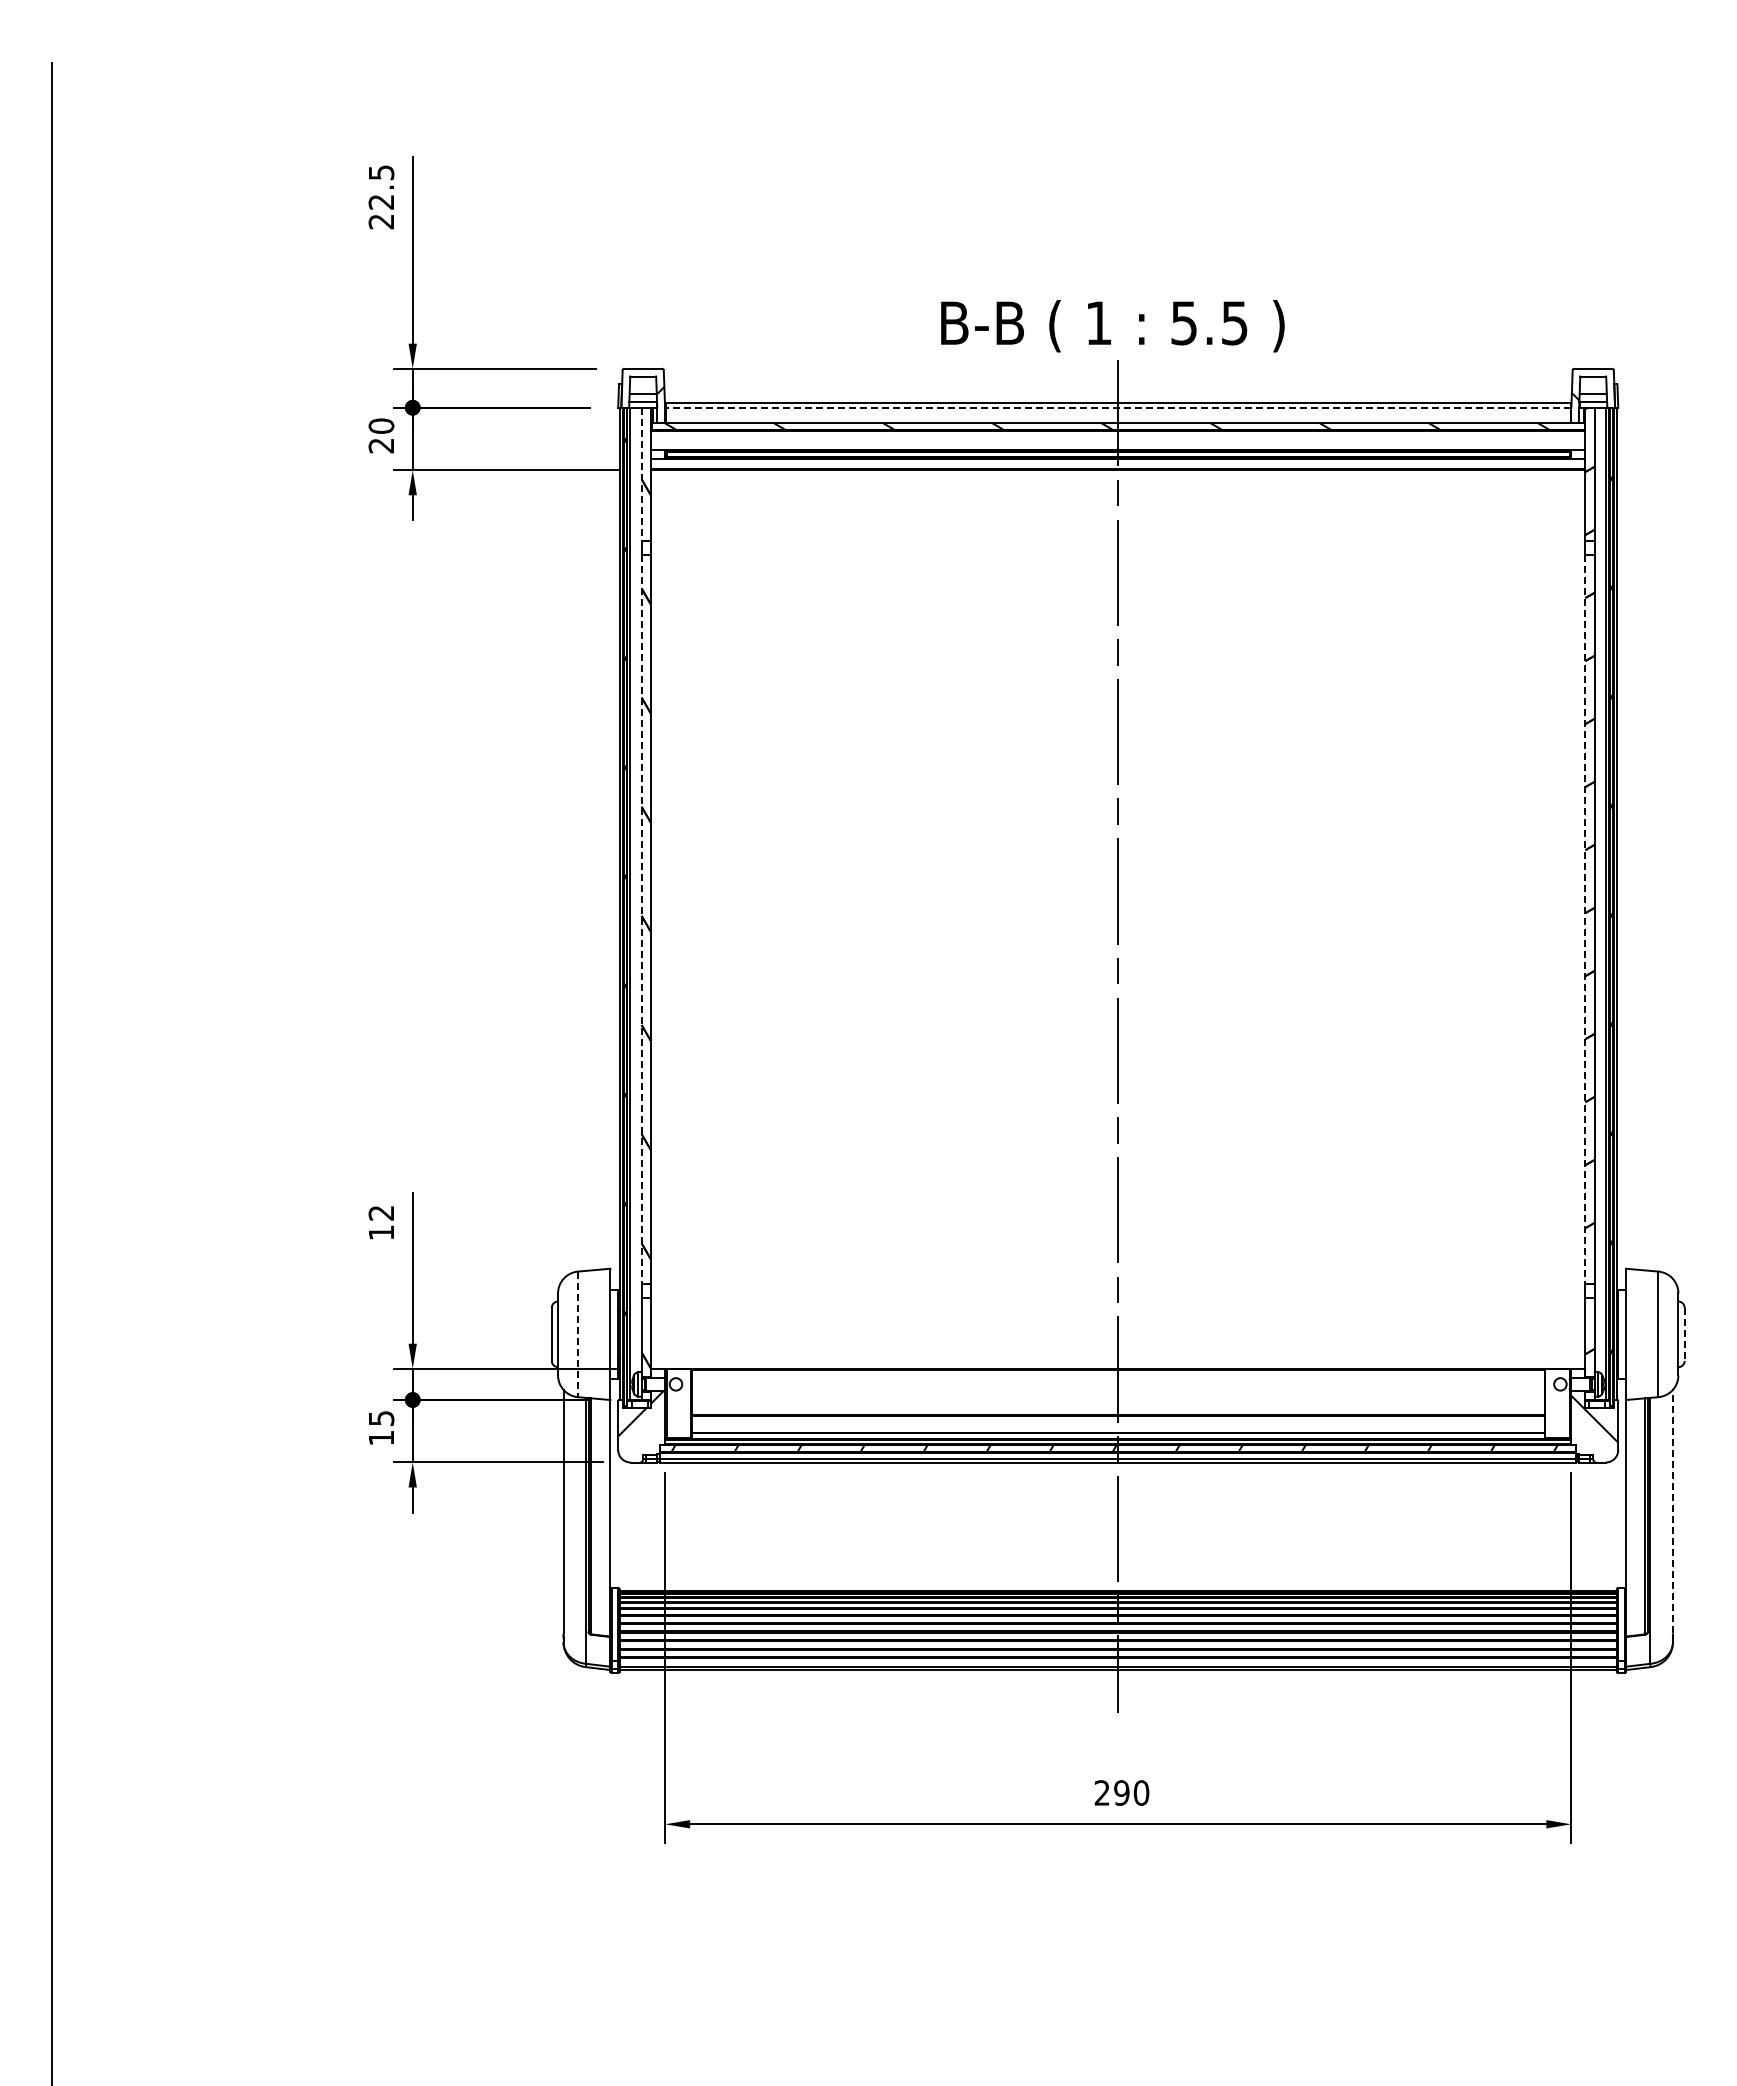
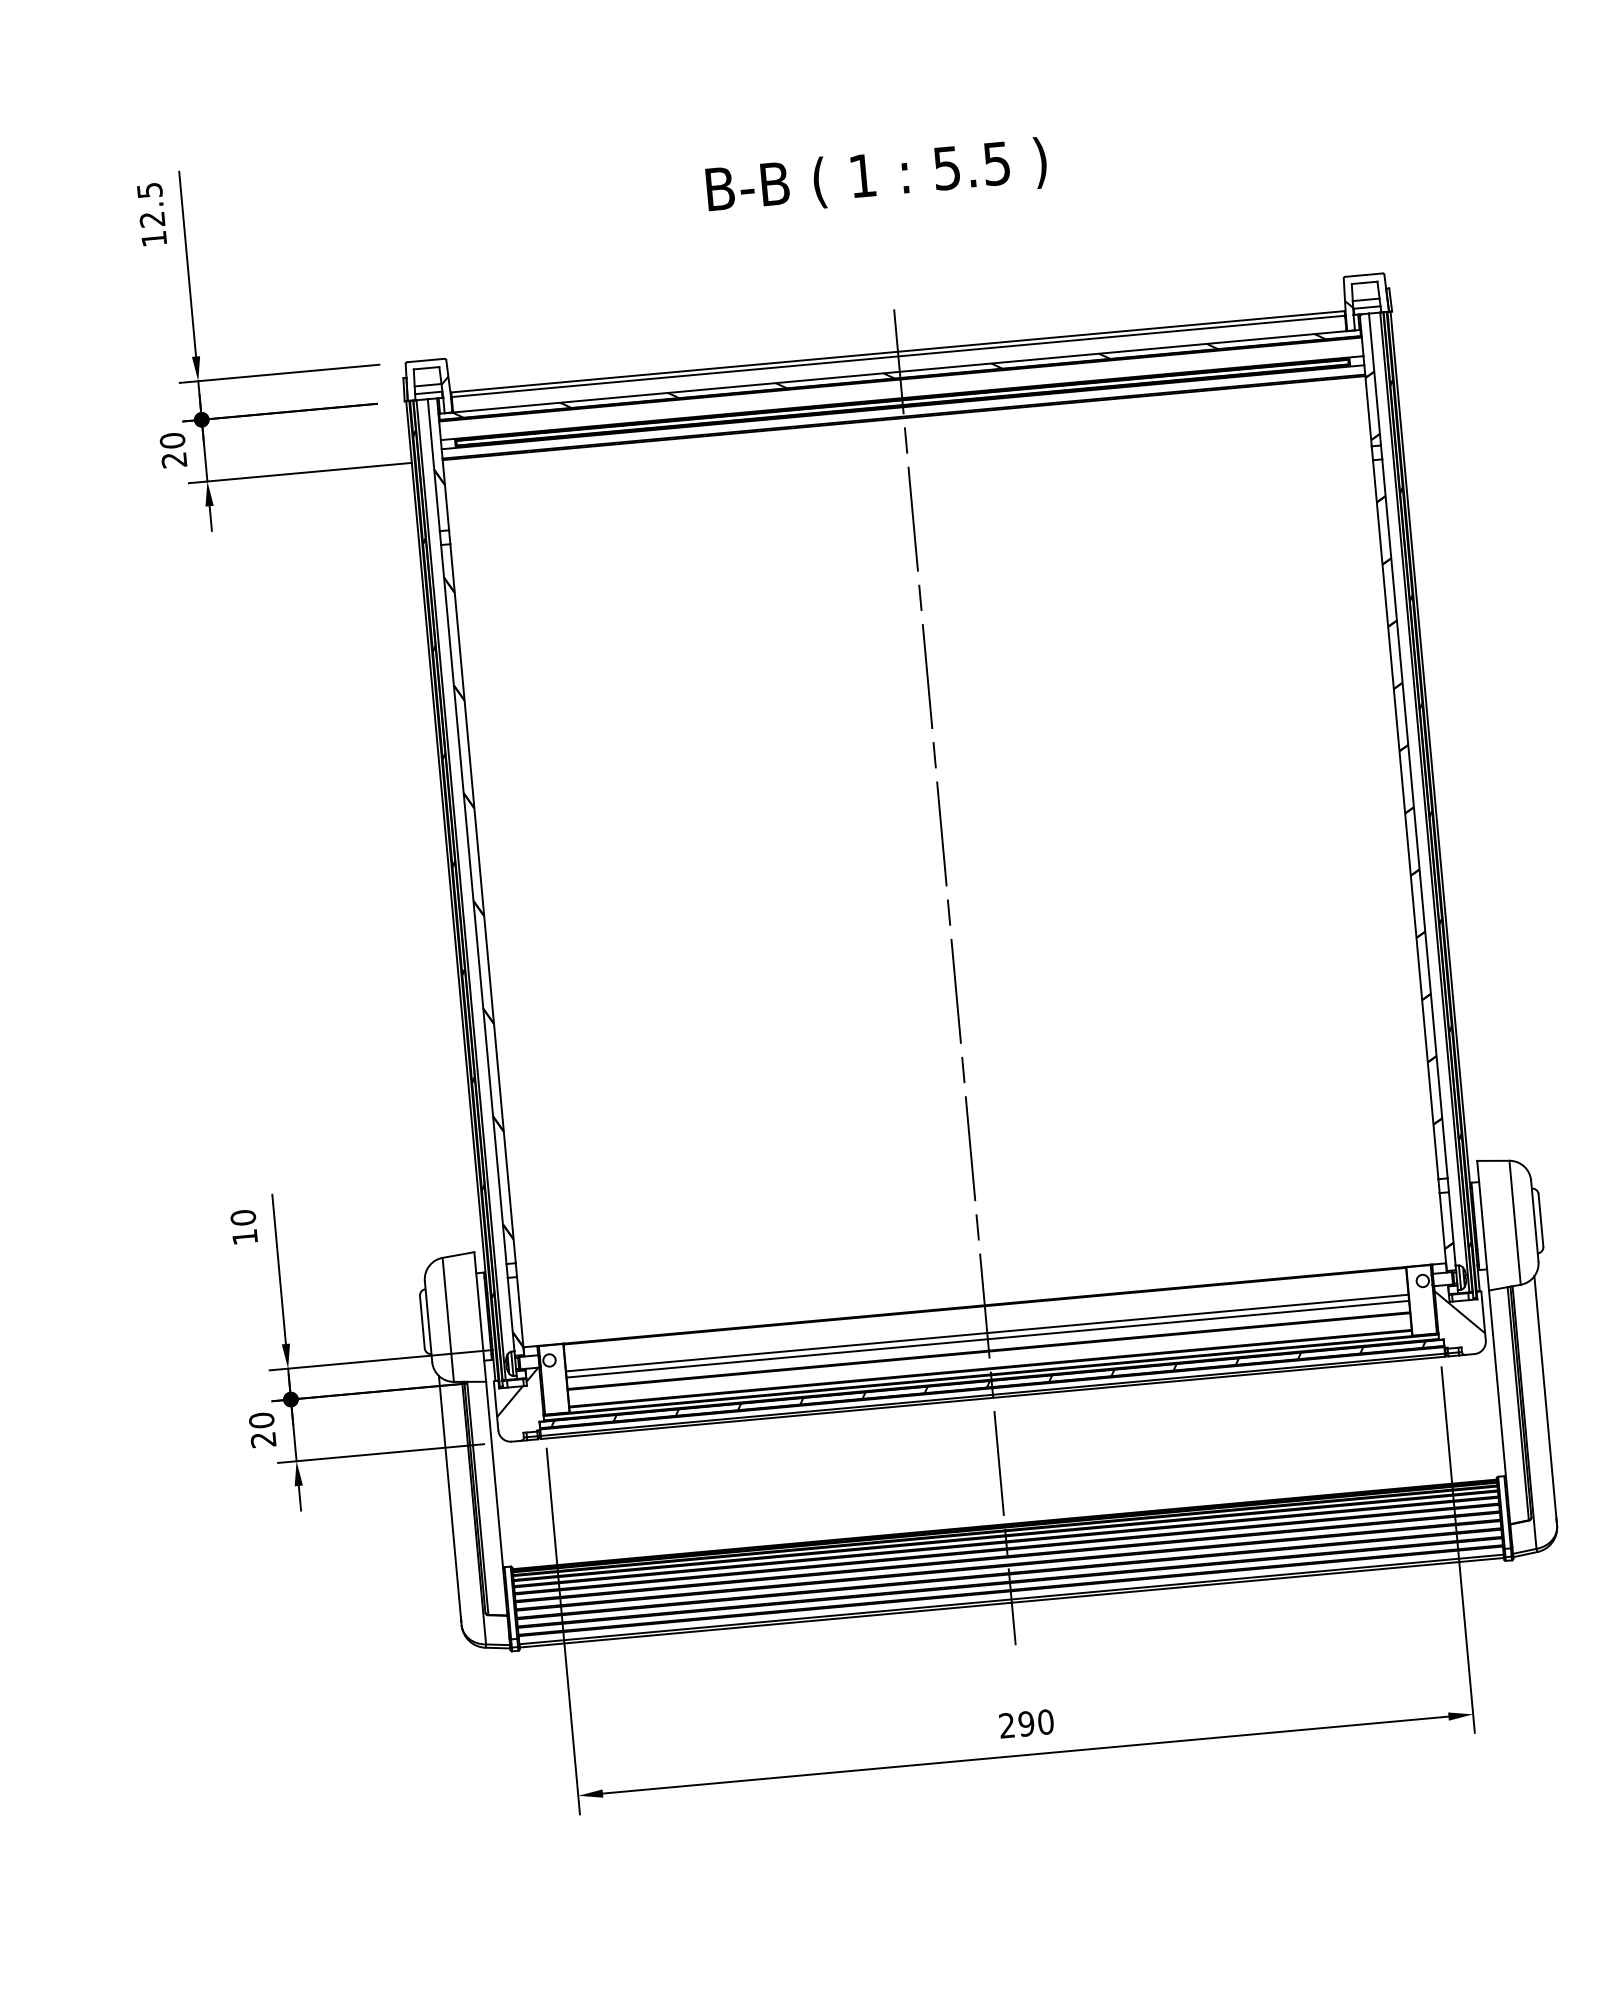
text: (380, 221) -> (153, 238), 22.5 -> 12.5
text: (1112, 326) -> (876, 177), moved
line: (1117, 407) -> (897, 356), dashed -> solid
line: (641, 474) -> (433, 465), dashed -> solid
line: (641, 920) -> (473, 905), dashed -> solid
line: (1585, 920) -> (1405, 820), dashed -> solid
text: (381, 1212) -> (243, 1217), 12 -> 10
line: (578, 1334) -> (448, 1319), dashed -> solid
line: (1684, 1334) -> (1540, 1220), dashed -> solid
line: (1117, 1396) -> (986, 1332), added
line: (1117, 1403) -> (987, 1339), added
text: (381, 1427) -> (262, 1429), 15 -> 20
line: (1672, 1511) -> (1544, 1396), dashed -> solid

